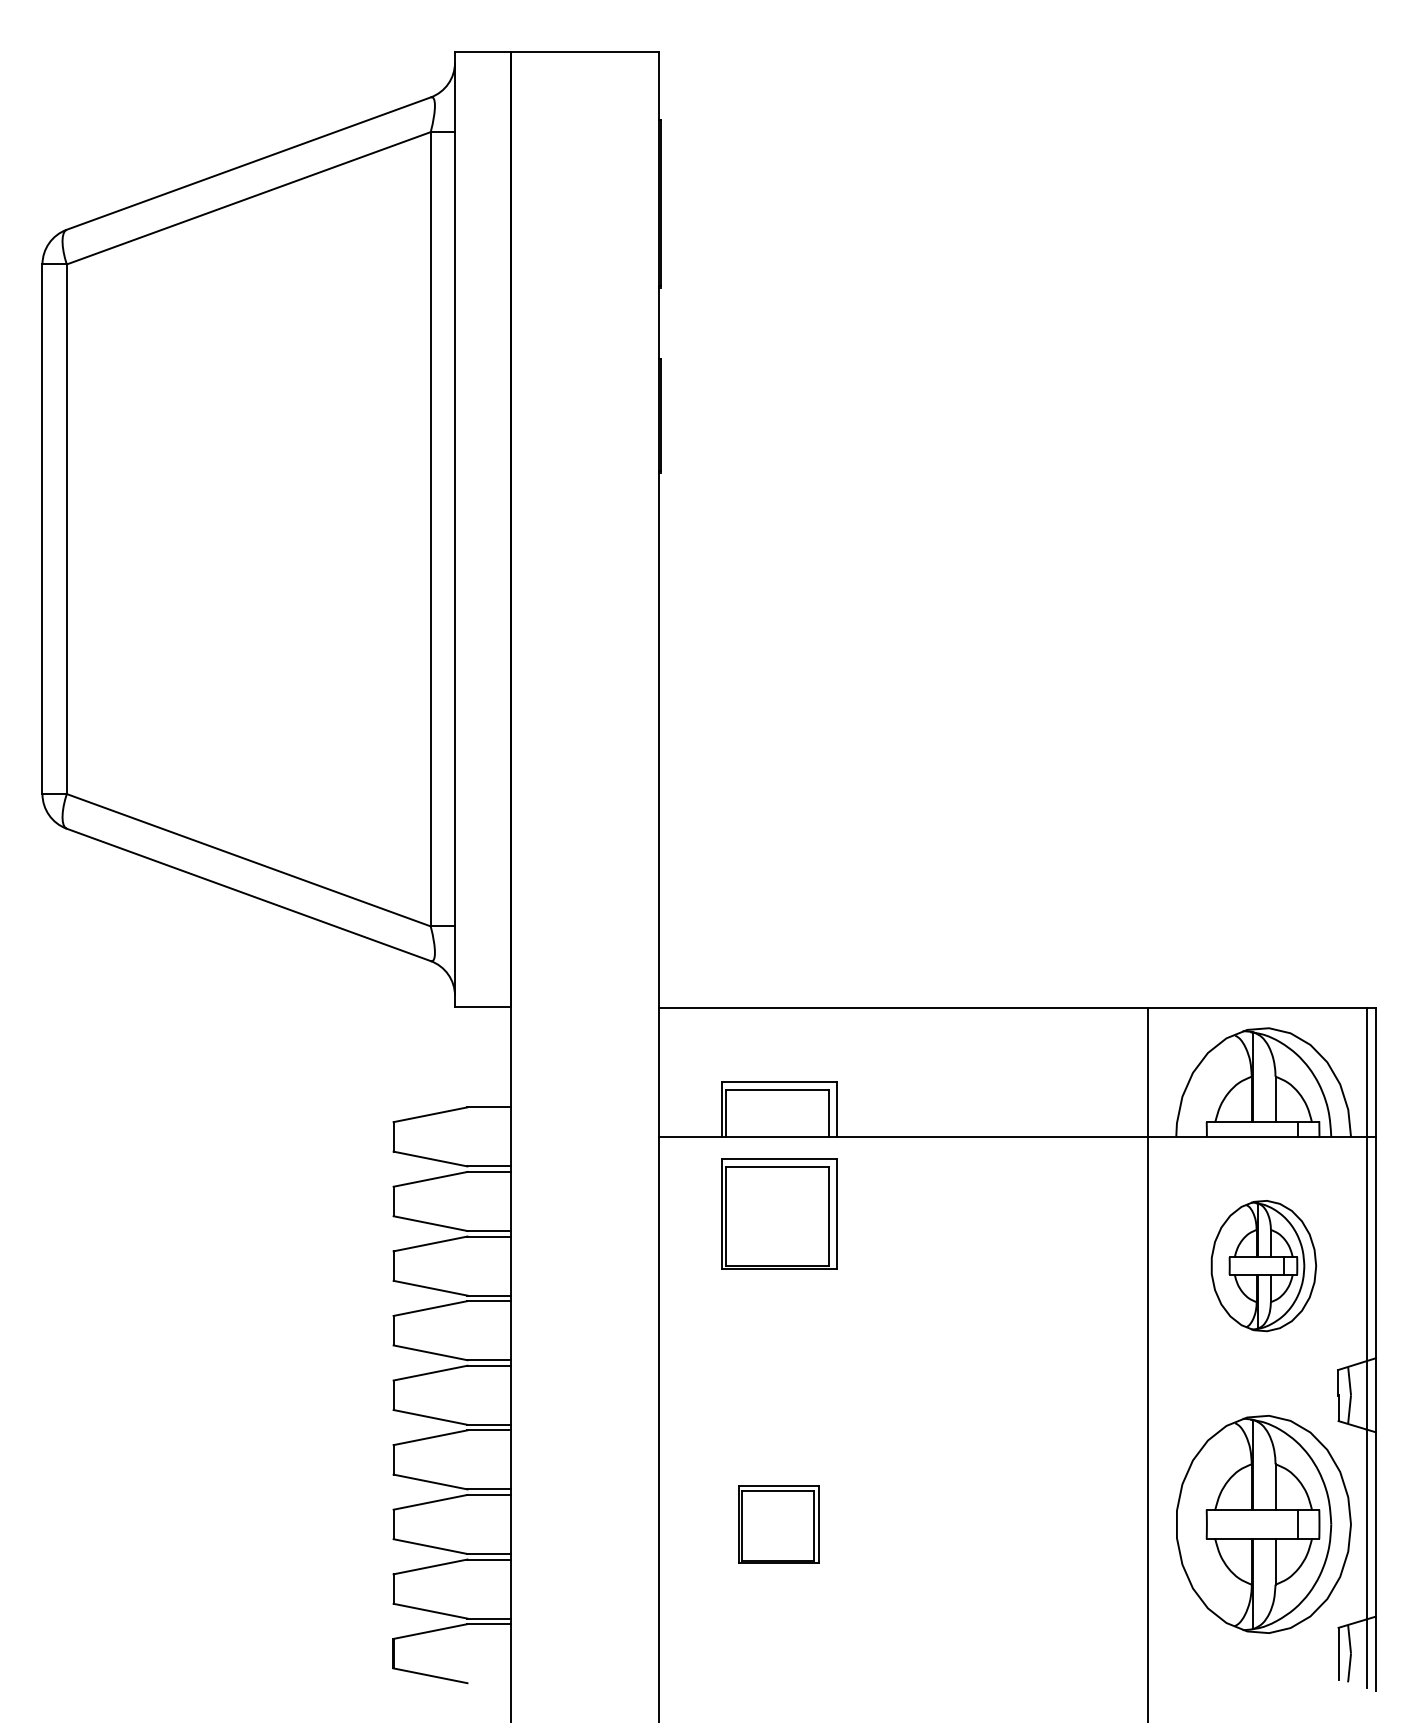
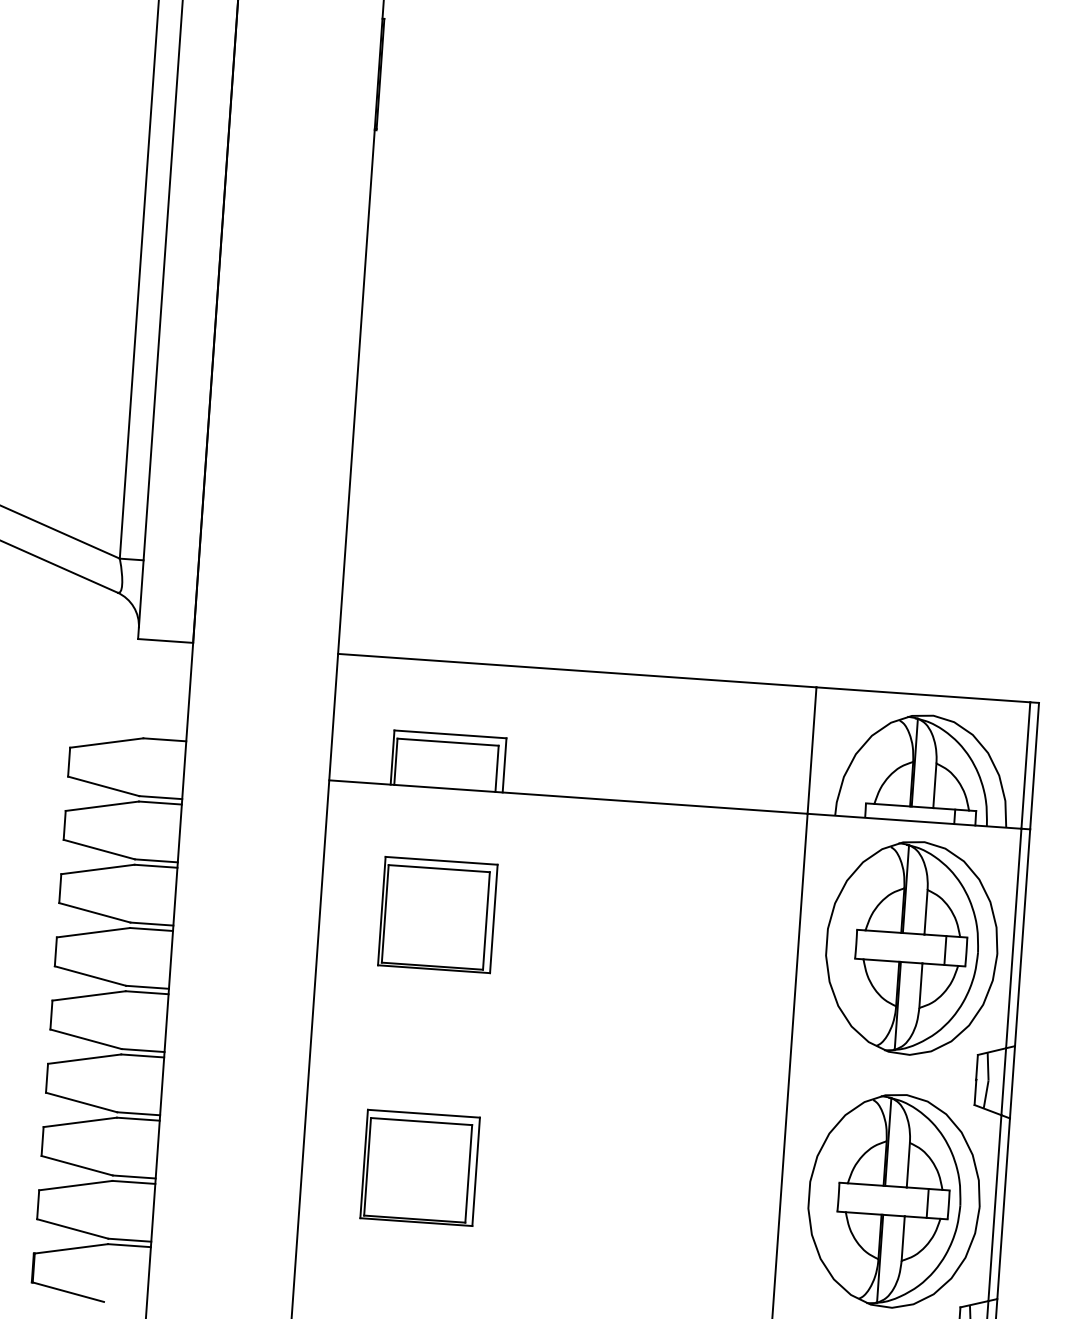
part: (779, 1213) -> (438, 914), moved
part: (1263, 1265) -> (911, 947), size x1.67
part: (779, 1524) -> (420, 1167), size x1.43

